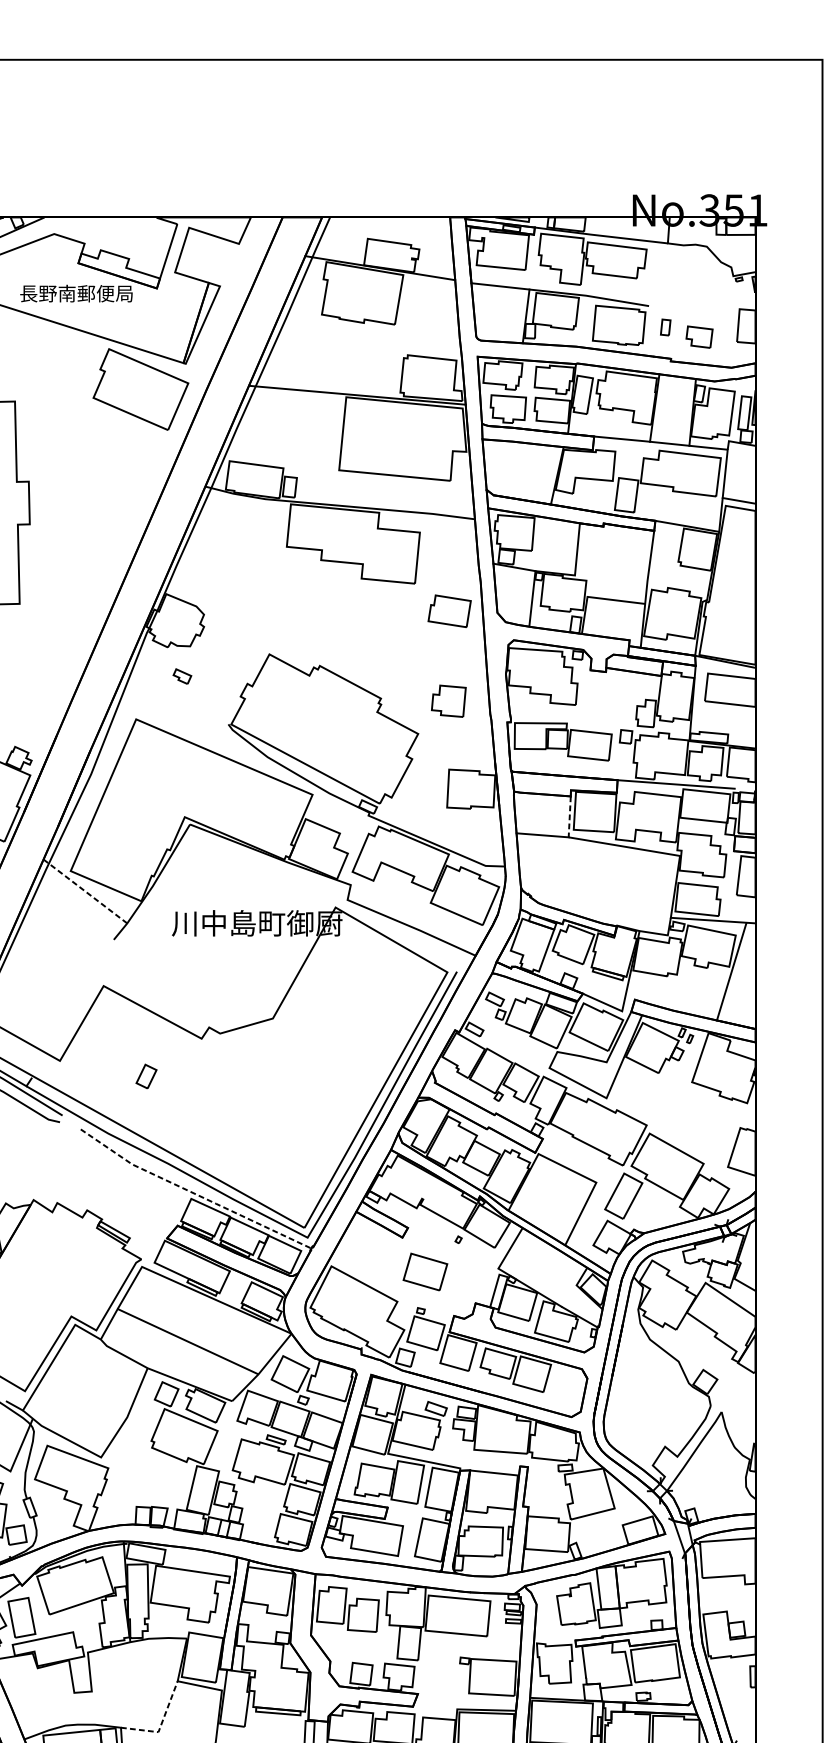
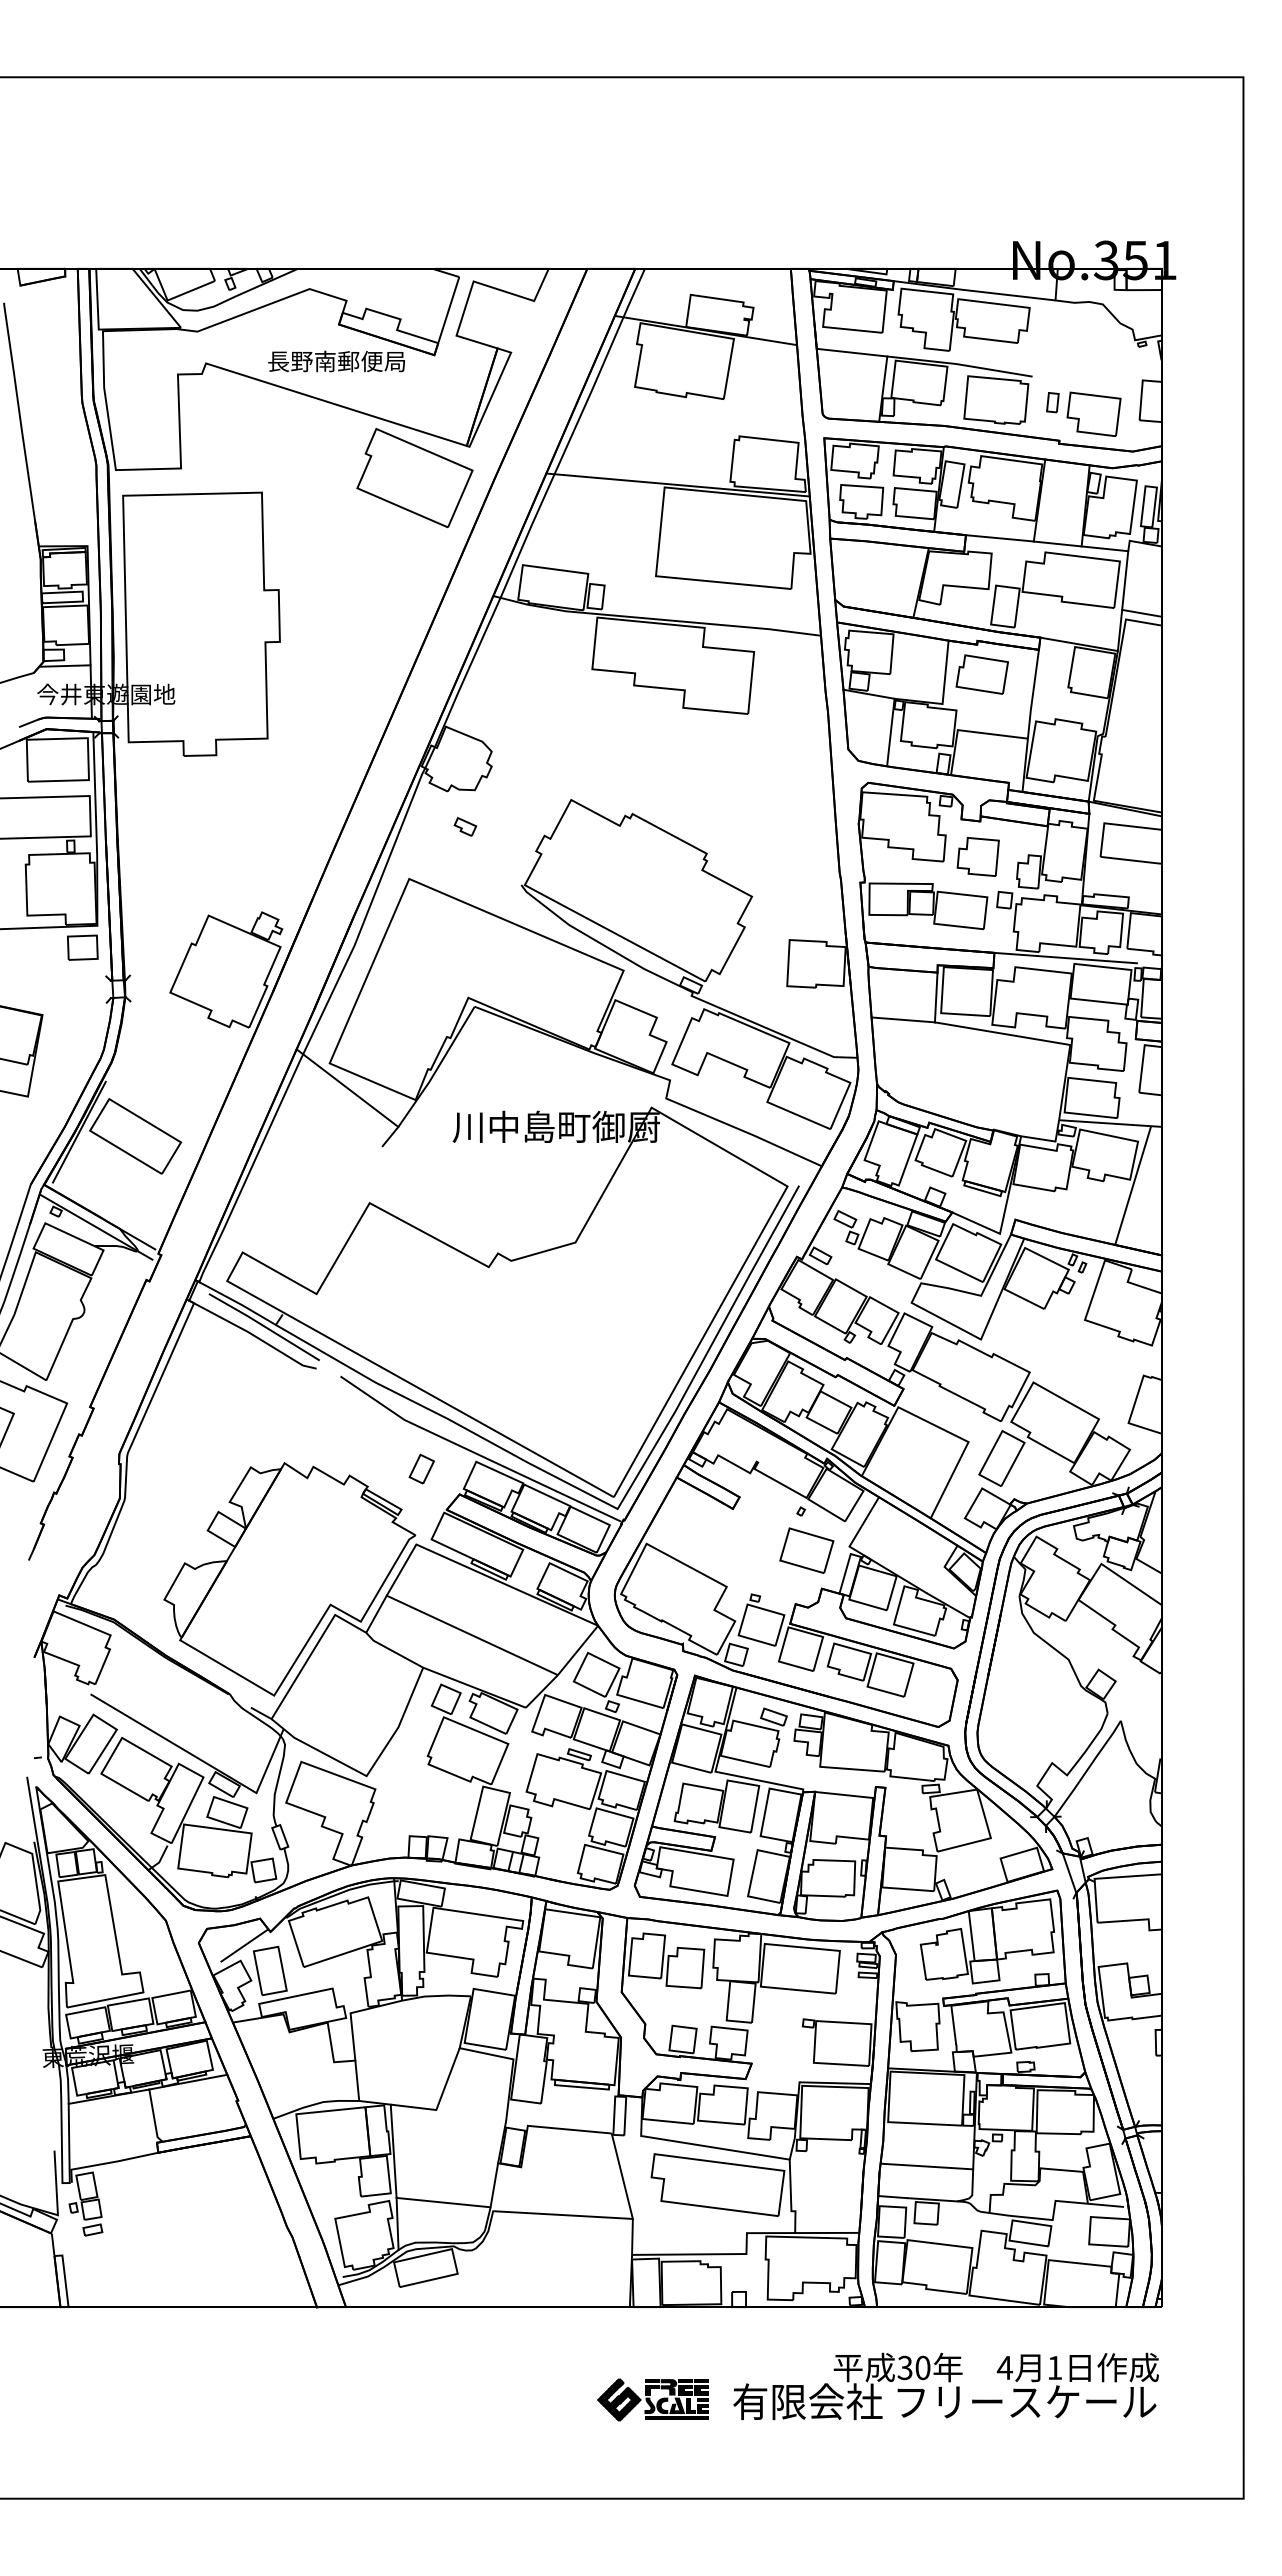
part: (699, 337) -> (1093, 414), size x1.67
part: (449, 611) -> (981, 674), moved
part: (448, 700) -> (977, 856), moved
line: (569, 816) -> (936, 997), dashed -> solid
line: (85, 891) -> (347, 1088), dashed -> solid
part: (146, 1076) -> (421, 1468), moved
line: (192, 1192) -> (477, 1454), dashed -> solid
part: (425, 1271) -> (806, 1550), moved
line: (93, 1707) -> (357, 2080), added
line: (161, 1724) -> (439, 2100), dashed -> solid

